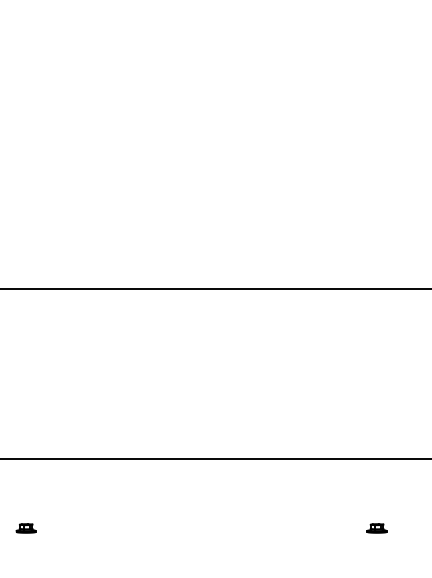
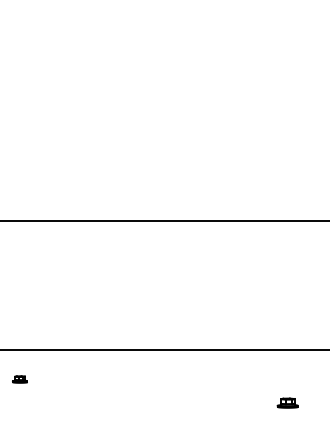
part: (25, 528) -> (19, 379), moved
part: (376, 528) -> (287, 403), size x1.4

